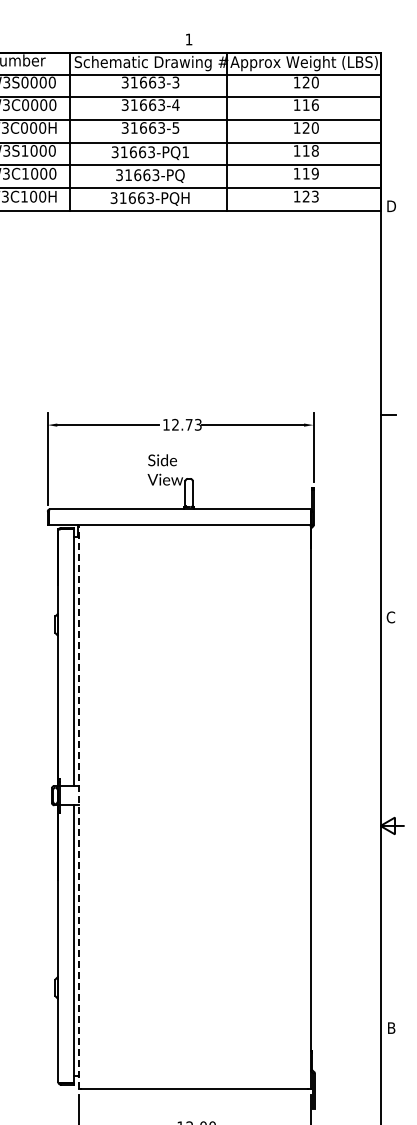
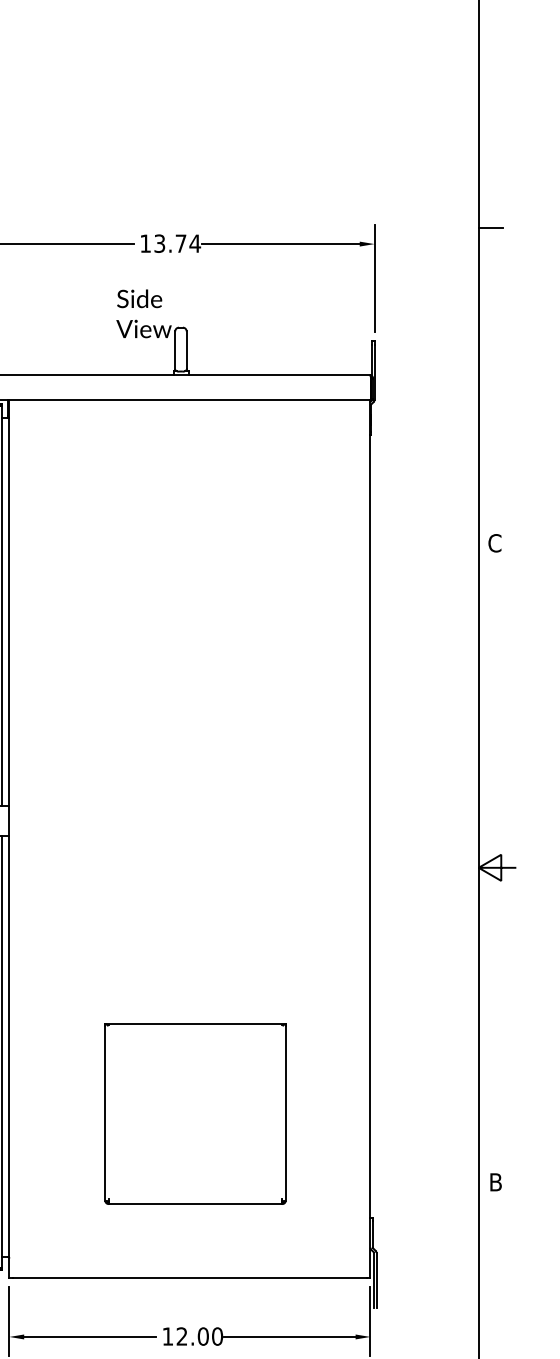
text: (186, 424) -> (176, 243), 12.73 -> 13.74
line: (78, 806) -> (8, 837), dashed -> solid
part: (198, 983) -> (195, 1112), added

